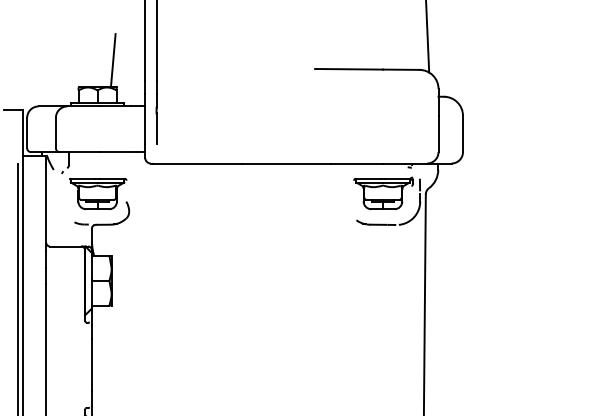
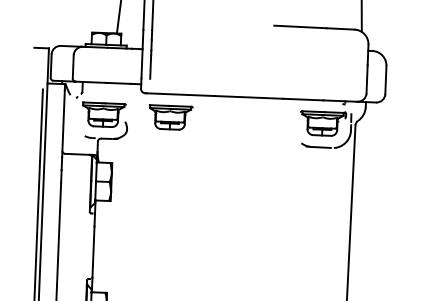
part: (185, 194) -> (170, 118), added

